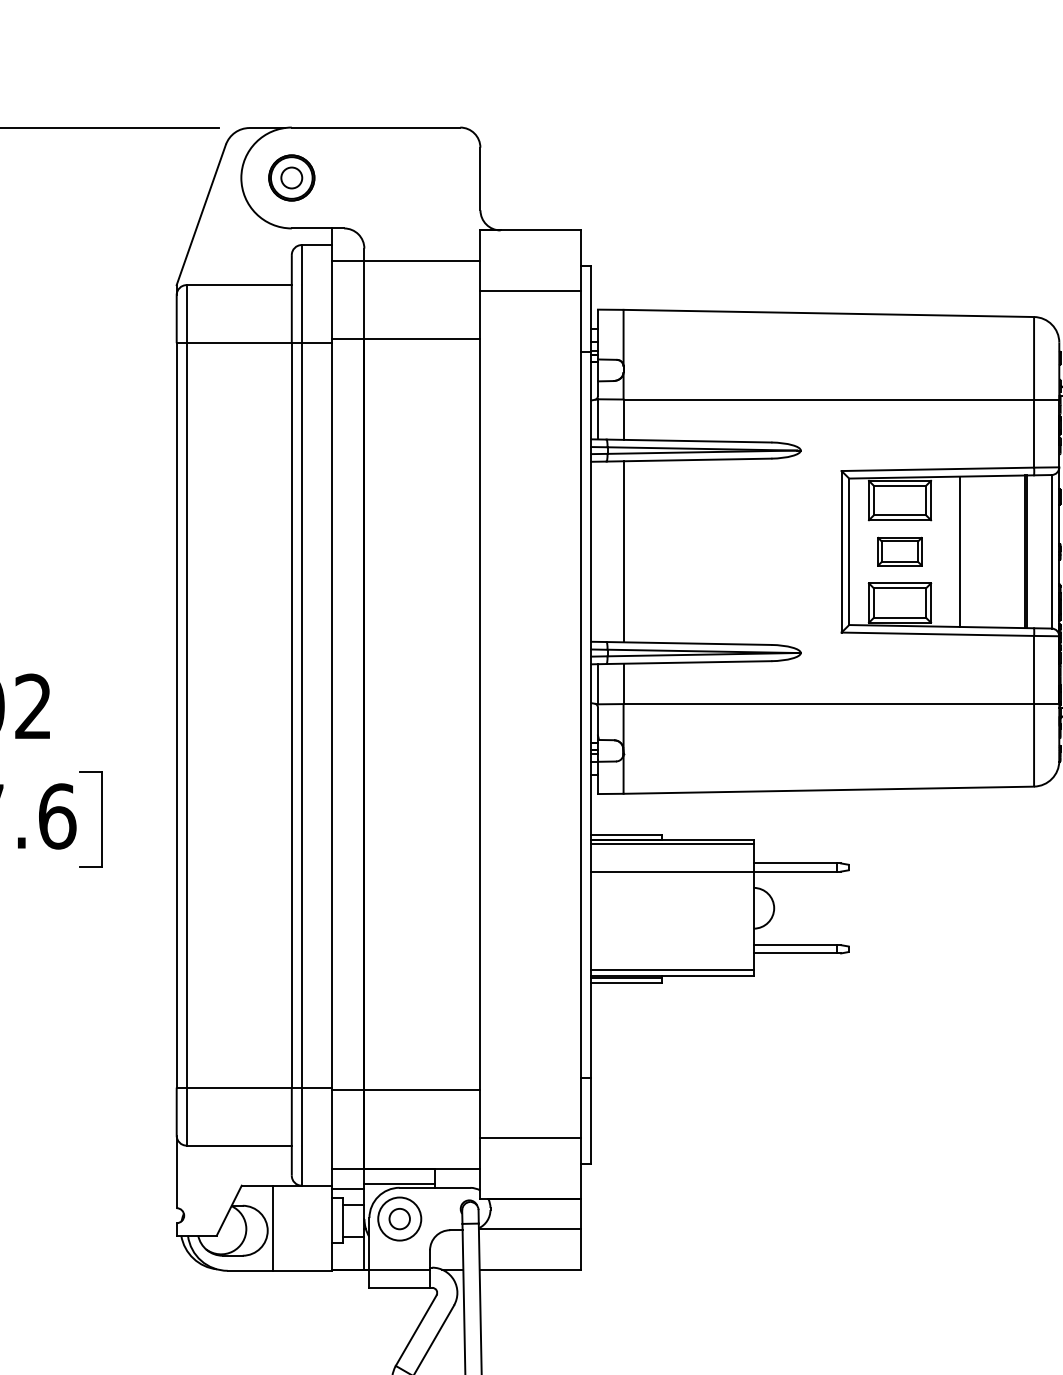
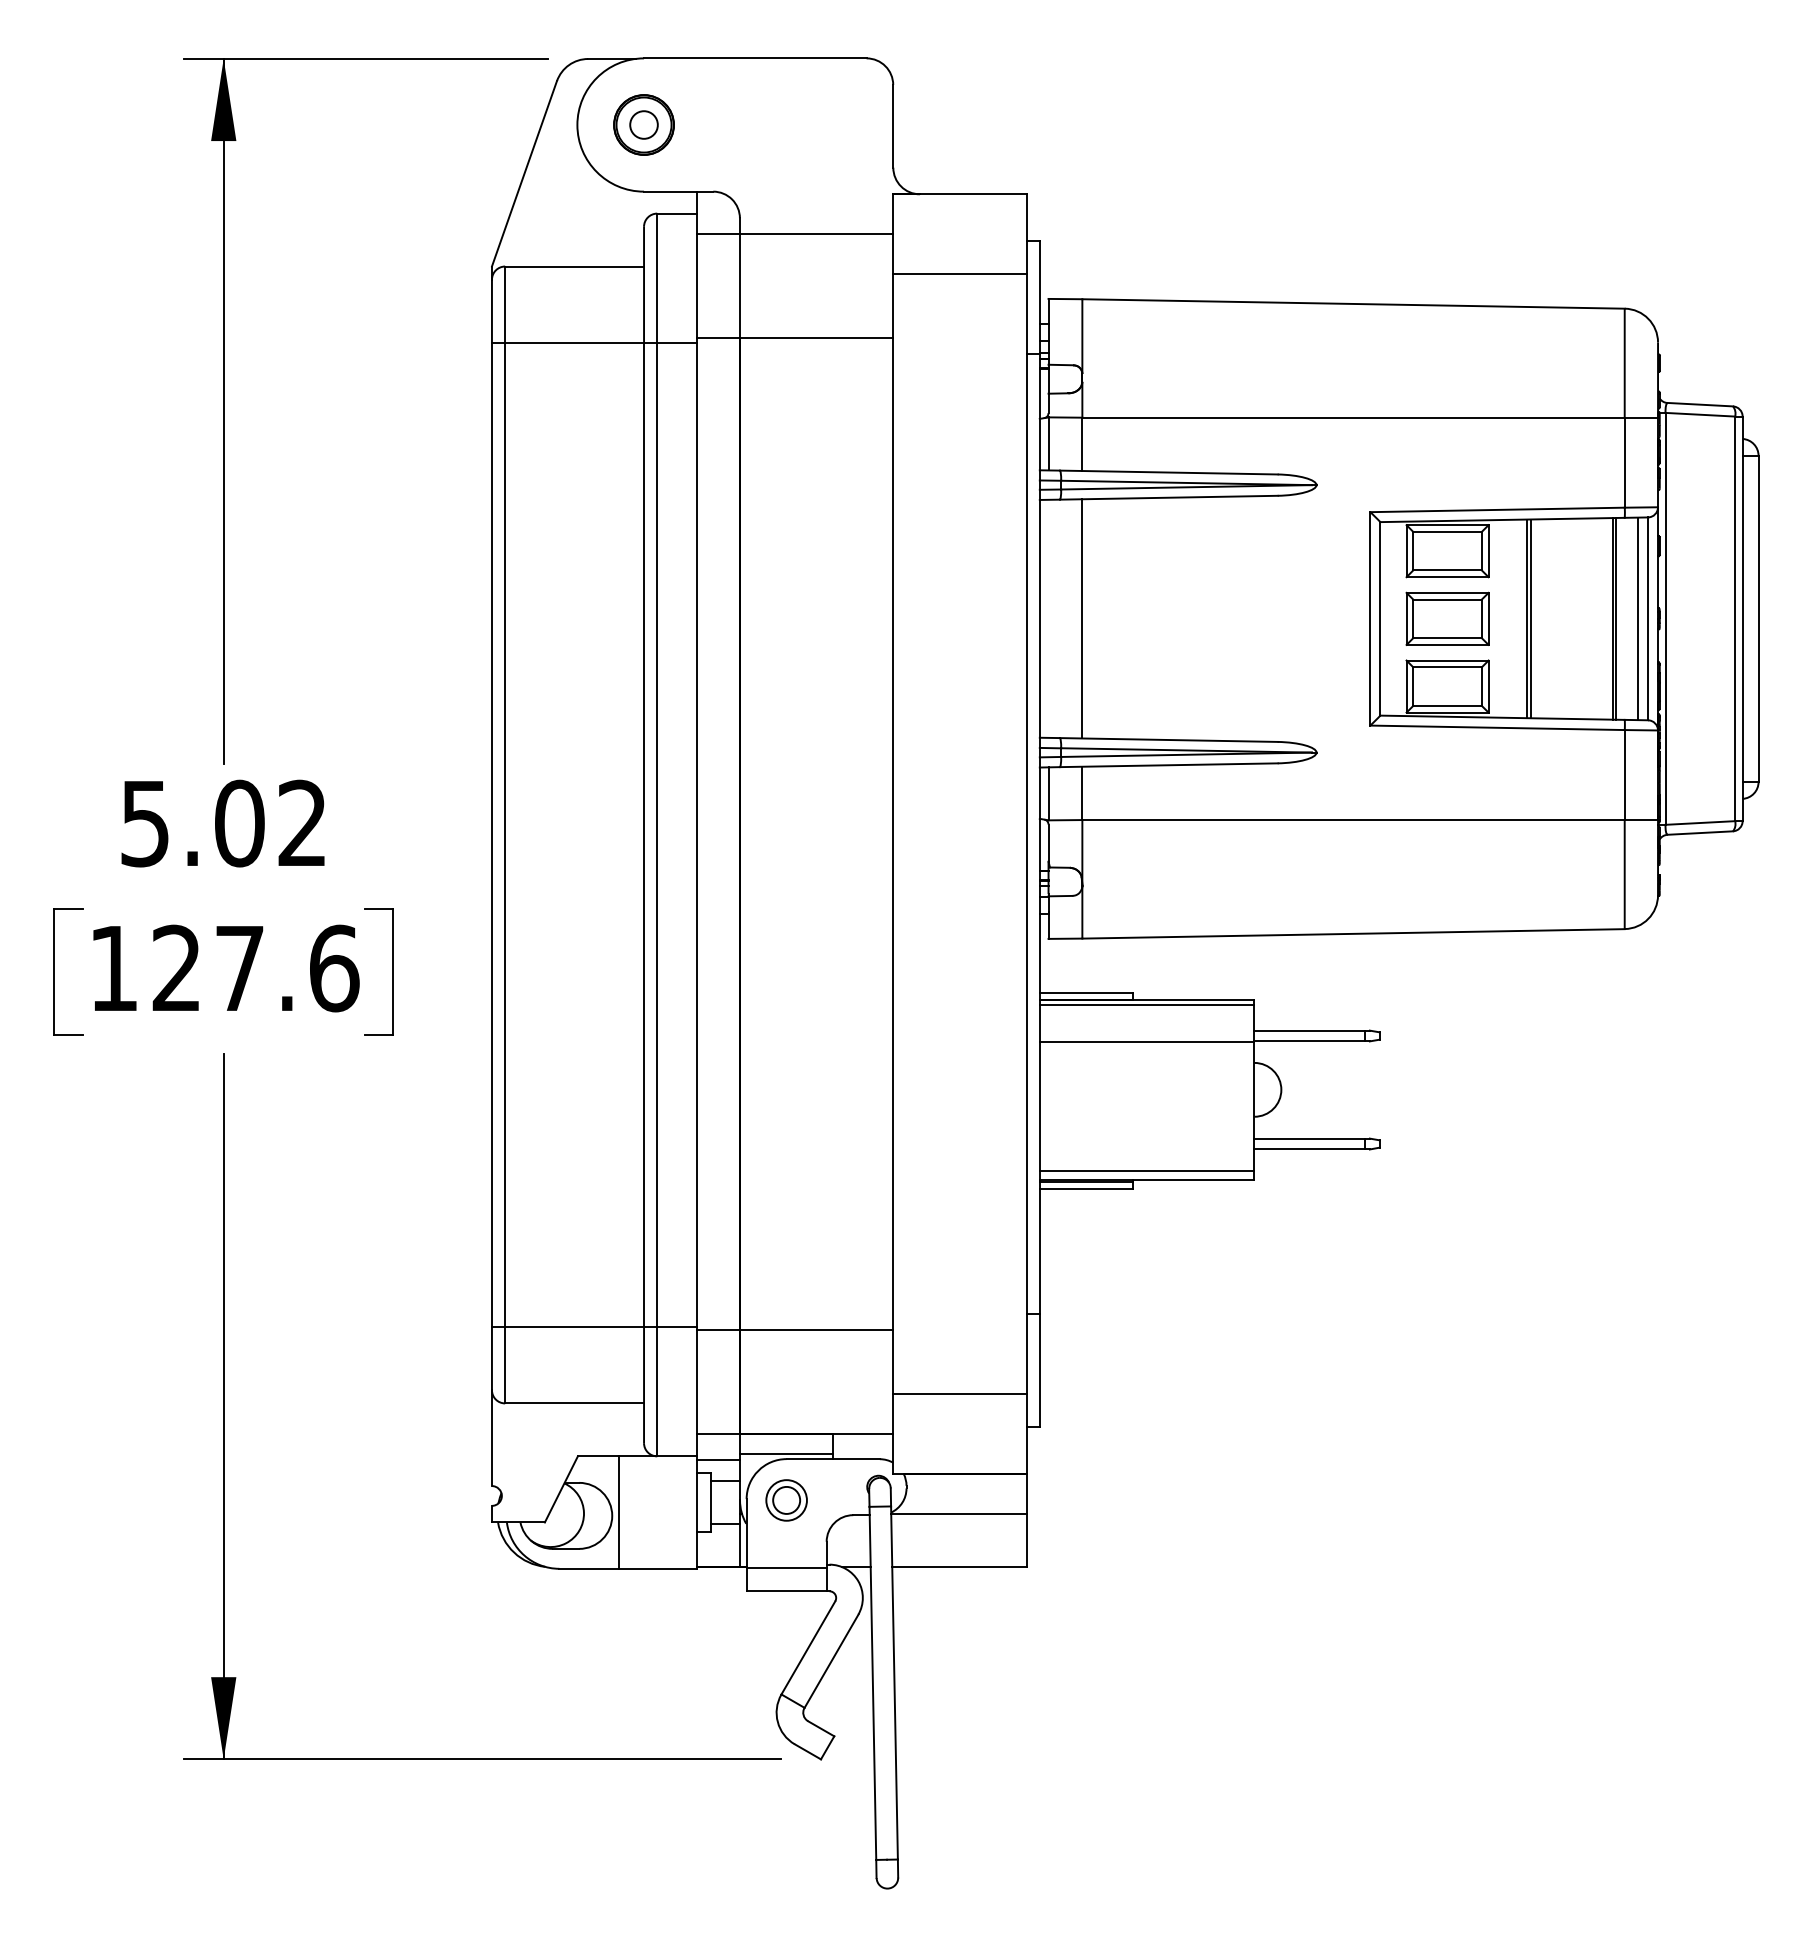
part: (899, 551) -> (1447, 618), size x1.43
line: (962, 551) -> (1530, 618), added
line: (1043, 551) -> (1637, 618), added
circle: (399, 1219) -> (786, 1500), size x0.71

